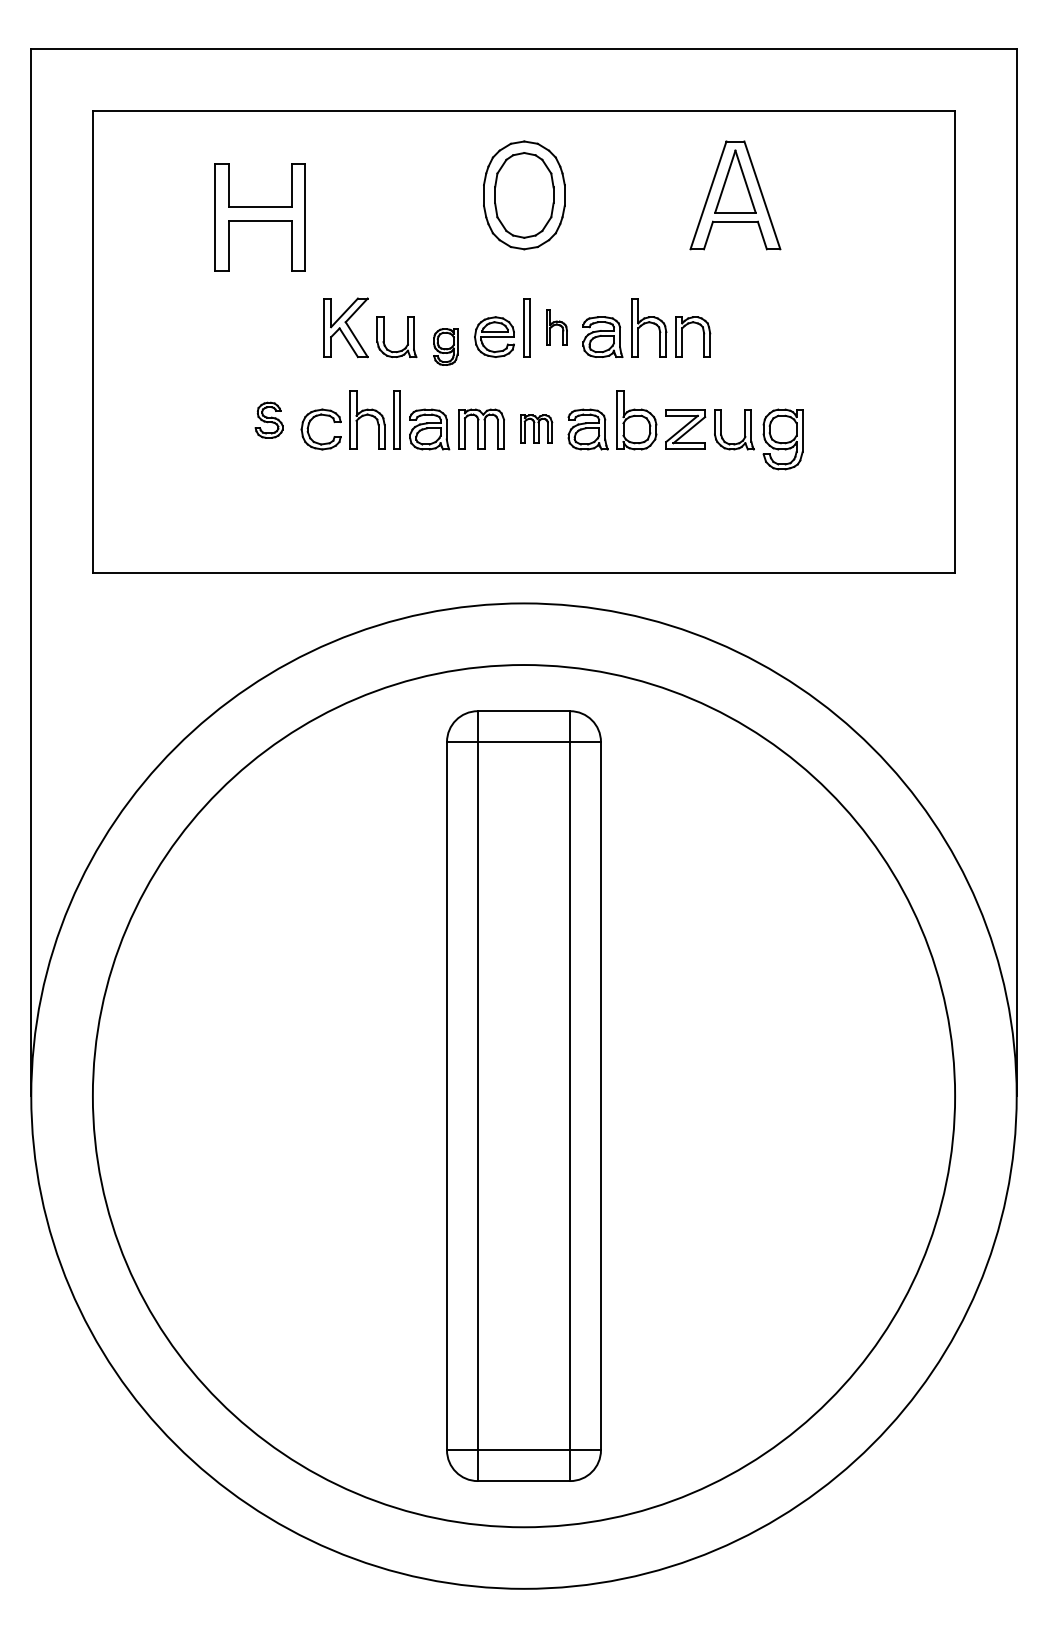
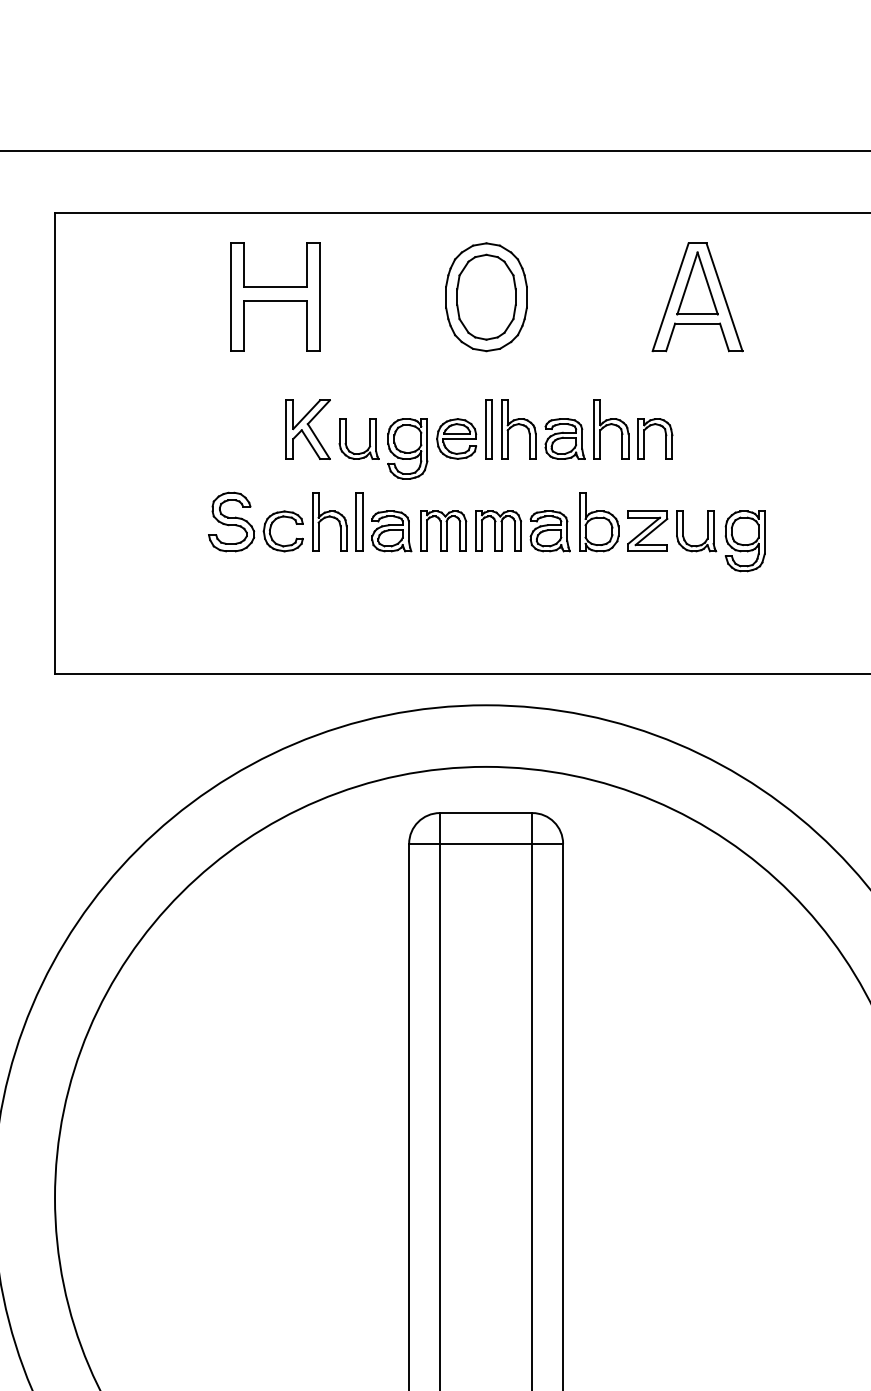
part: (259, 217) -> (274, 297), moved
part: (556, 327) -> (518, 429), size x1.67
part: (445, 346) -> (407, 448), size x1.67
part: (268, 420) -> (230, 522), size x1.67
part: (536, 428) -> (498, 530), size x1.43

